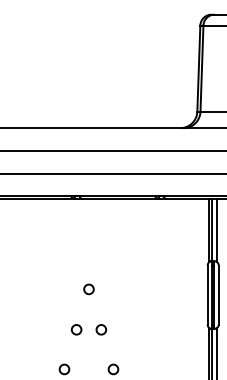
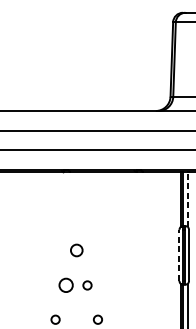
line: (217, 230) -> (187, 199), solid -> dashed
circle: (88, 289) -> (76, 250), size x1.4
line: (207, 295) -> (179, 255), solid -> dashed
circle: (76, 329) -> (65, 285), size x1.6

